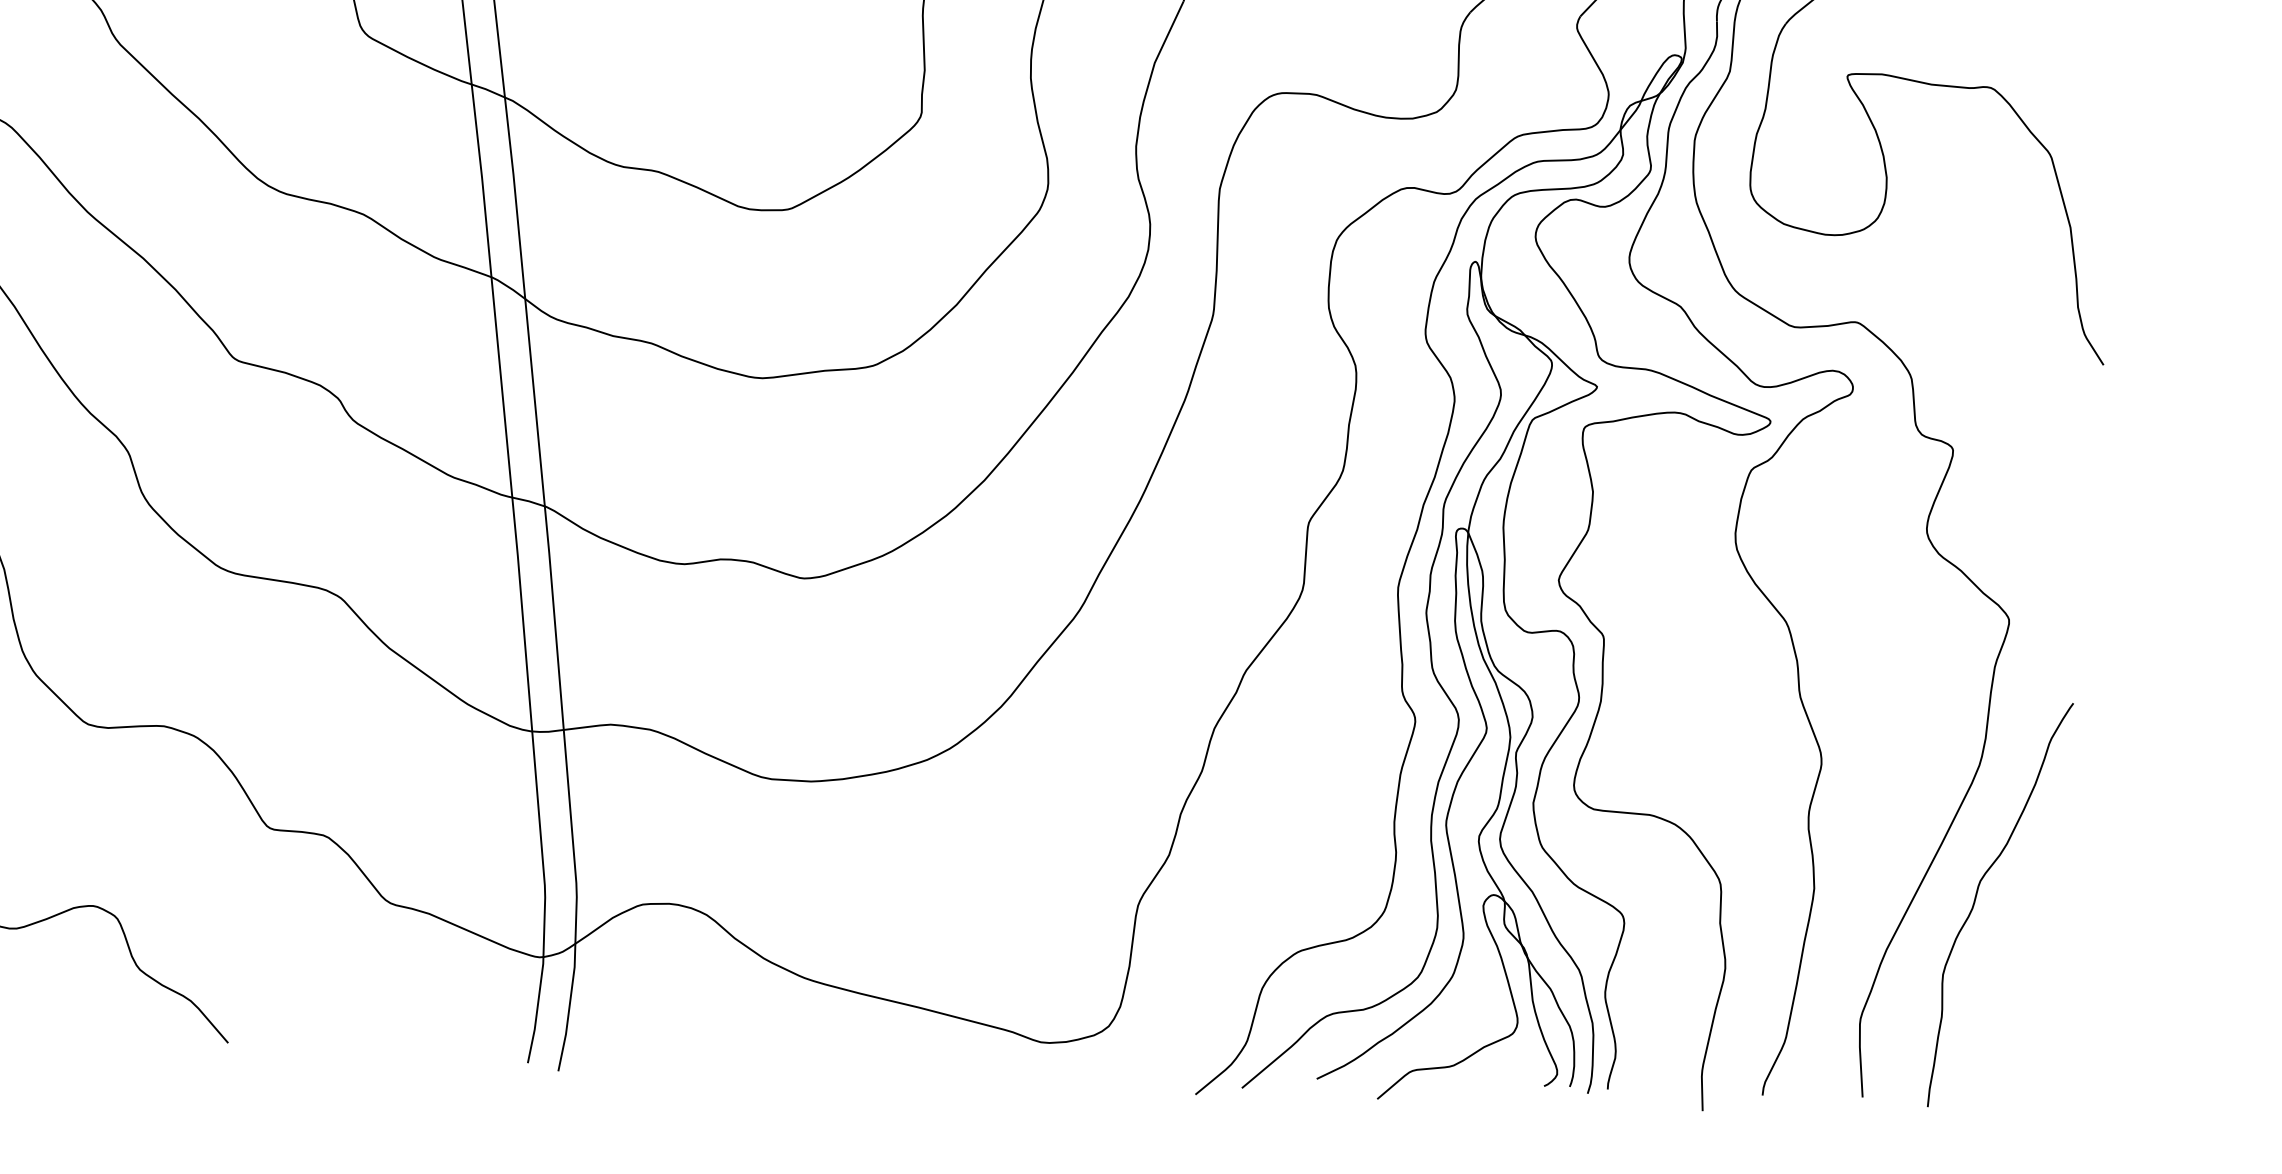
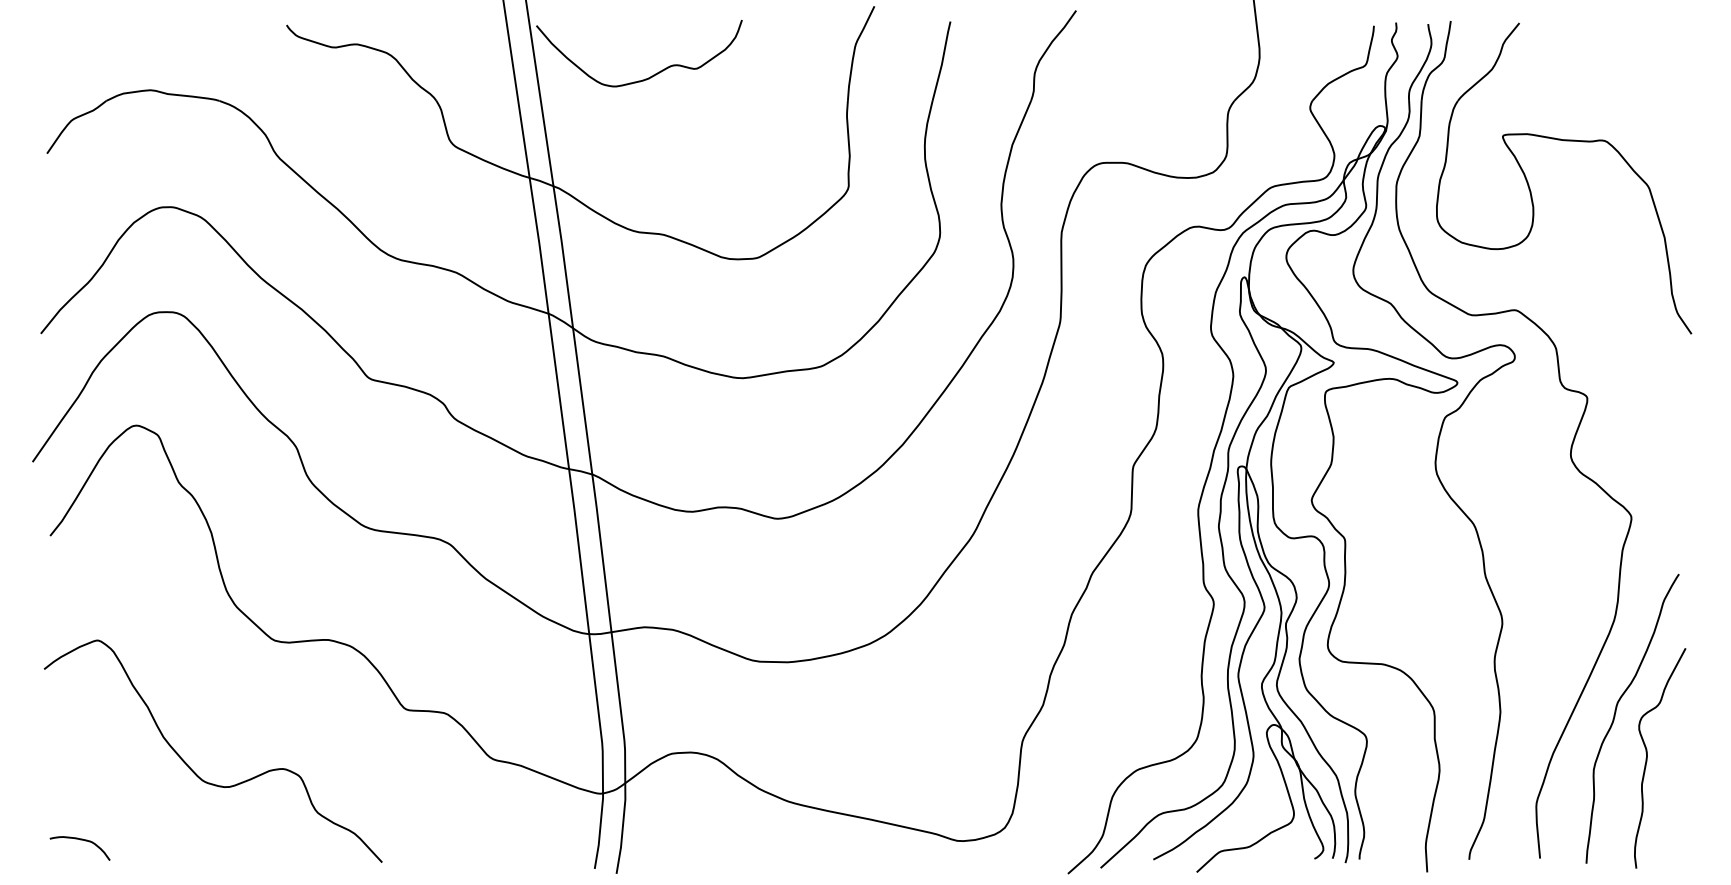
curve: (2019, 961) -> (1647, 758), added

